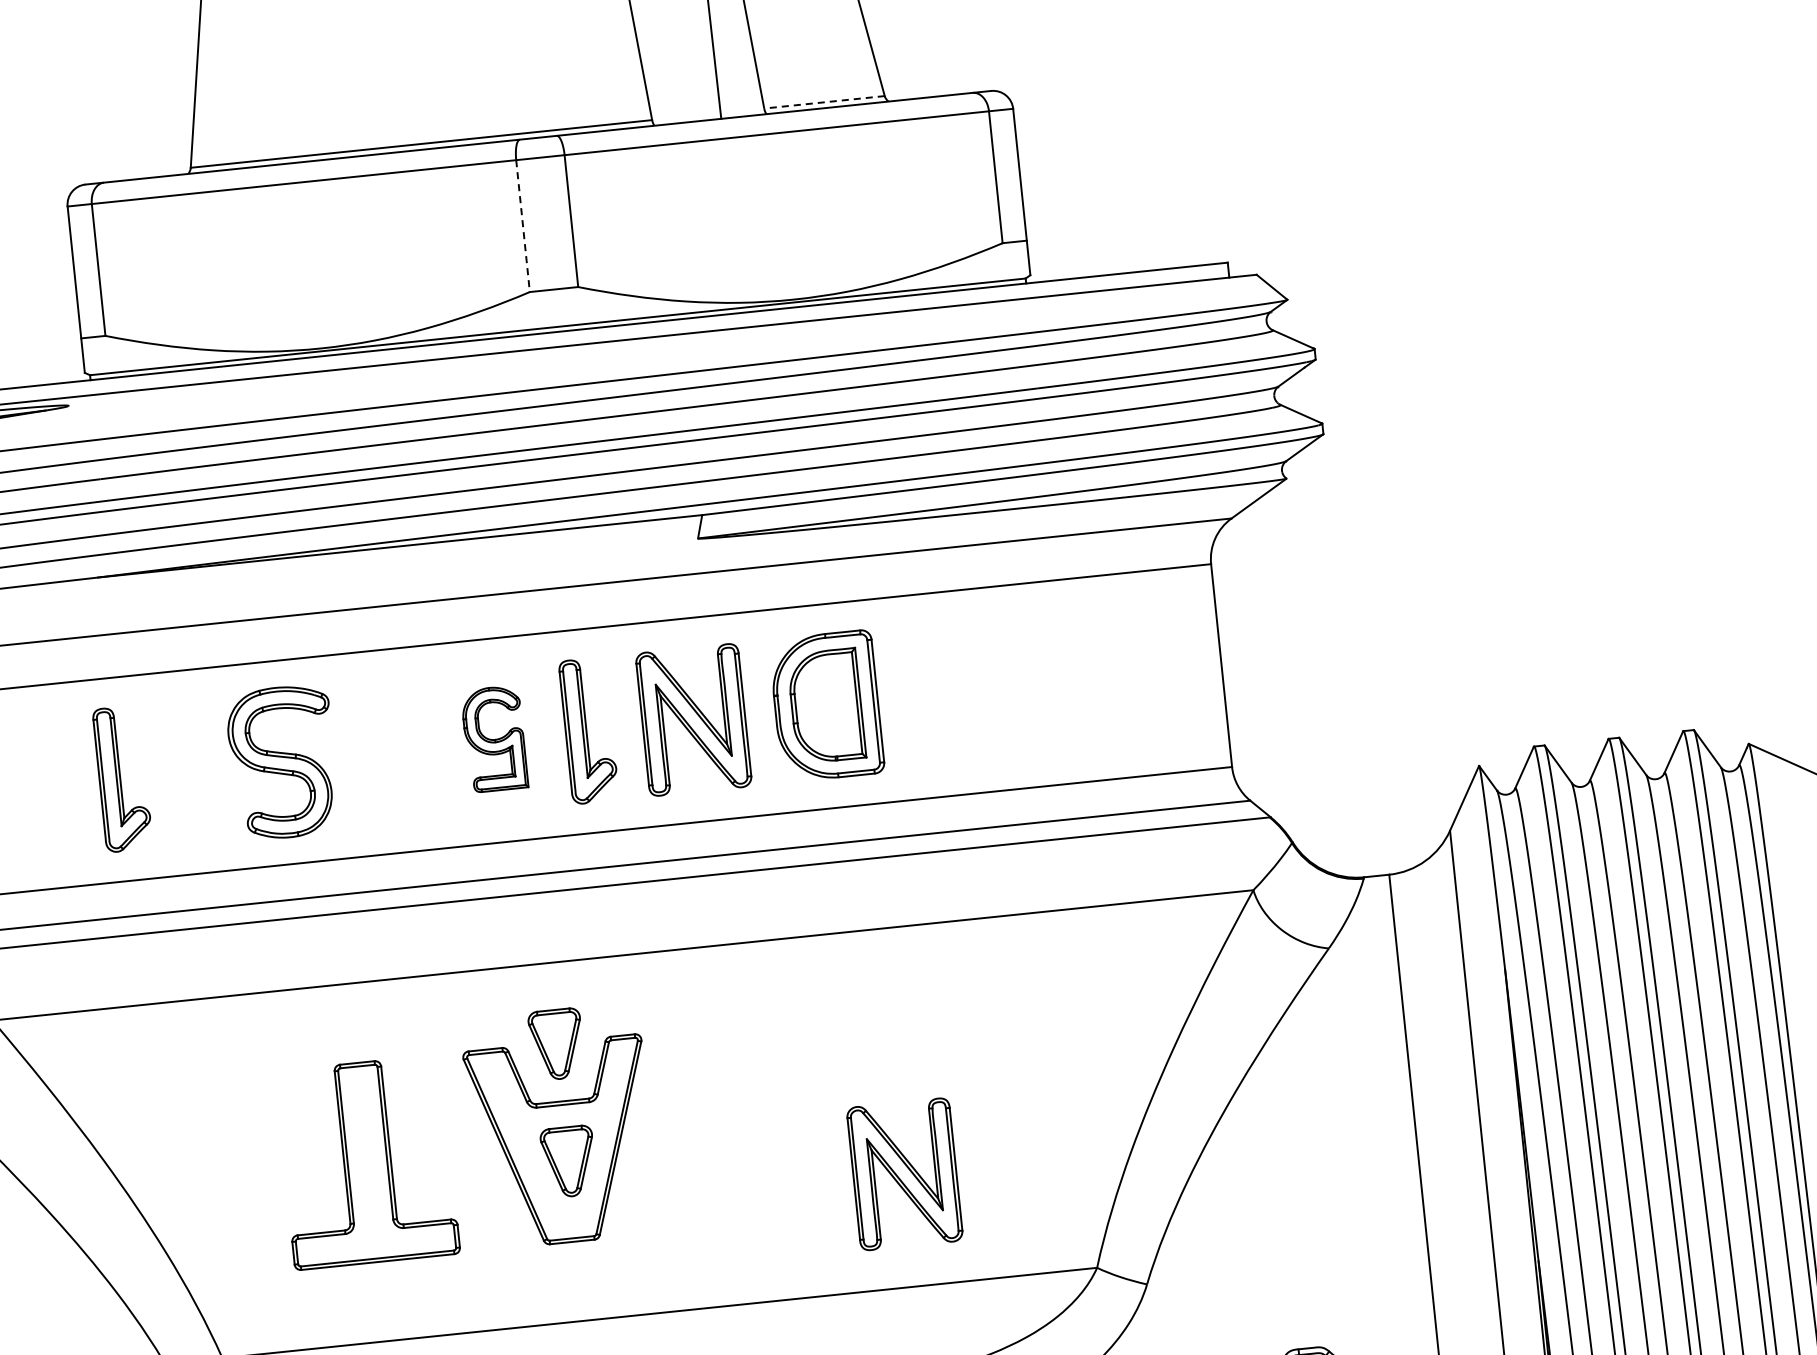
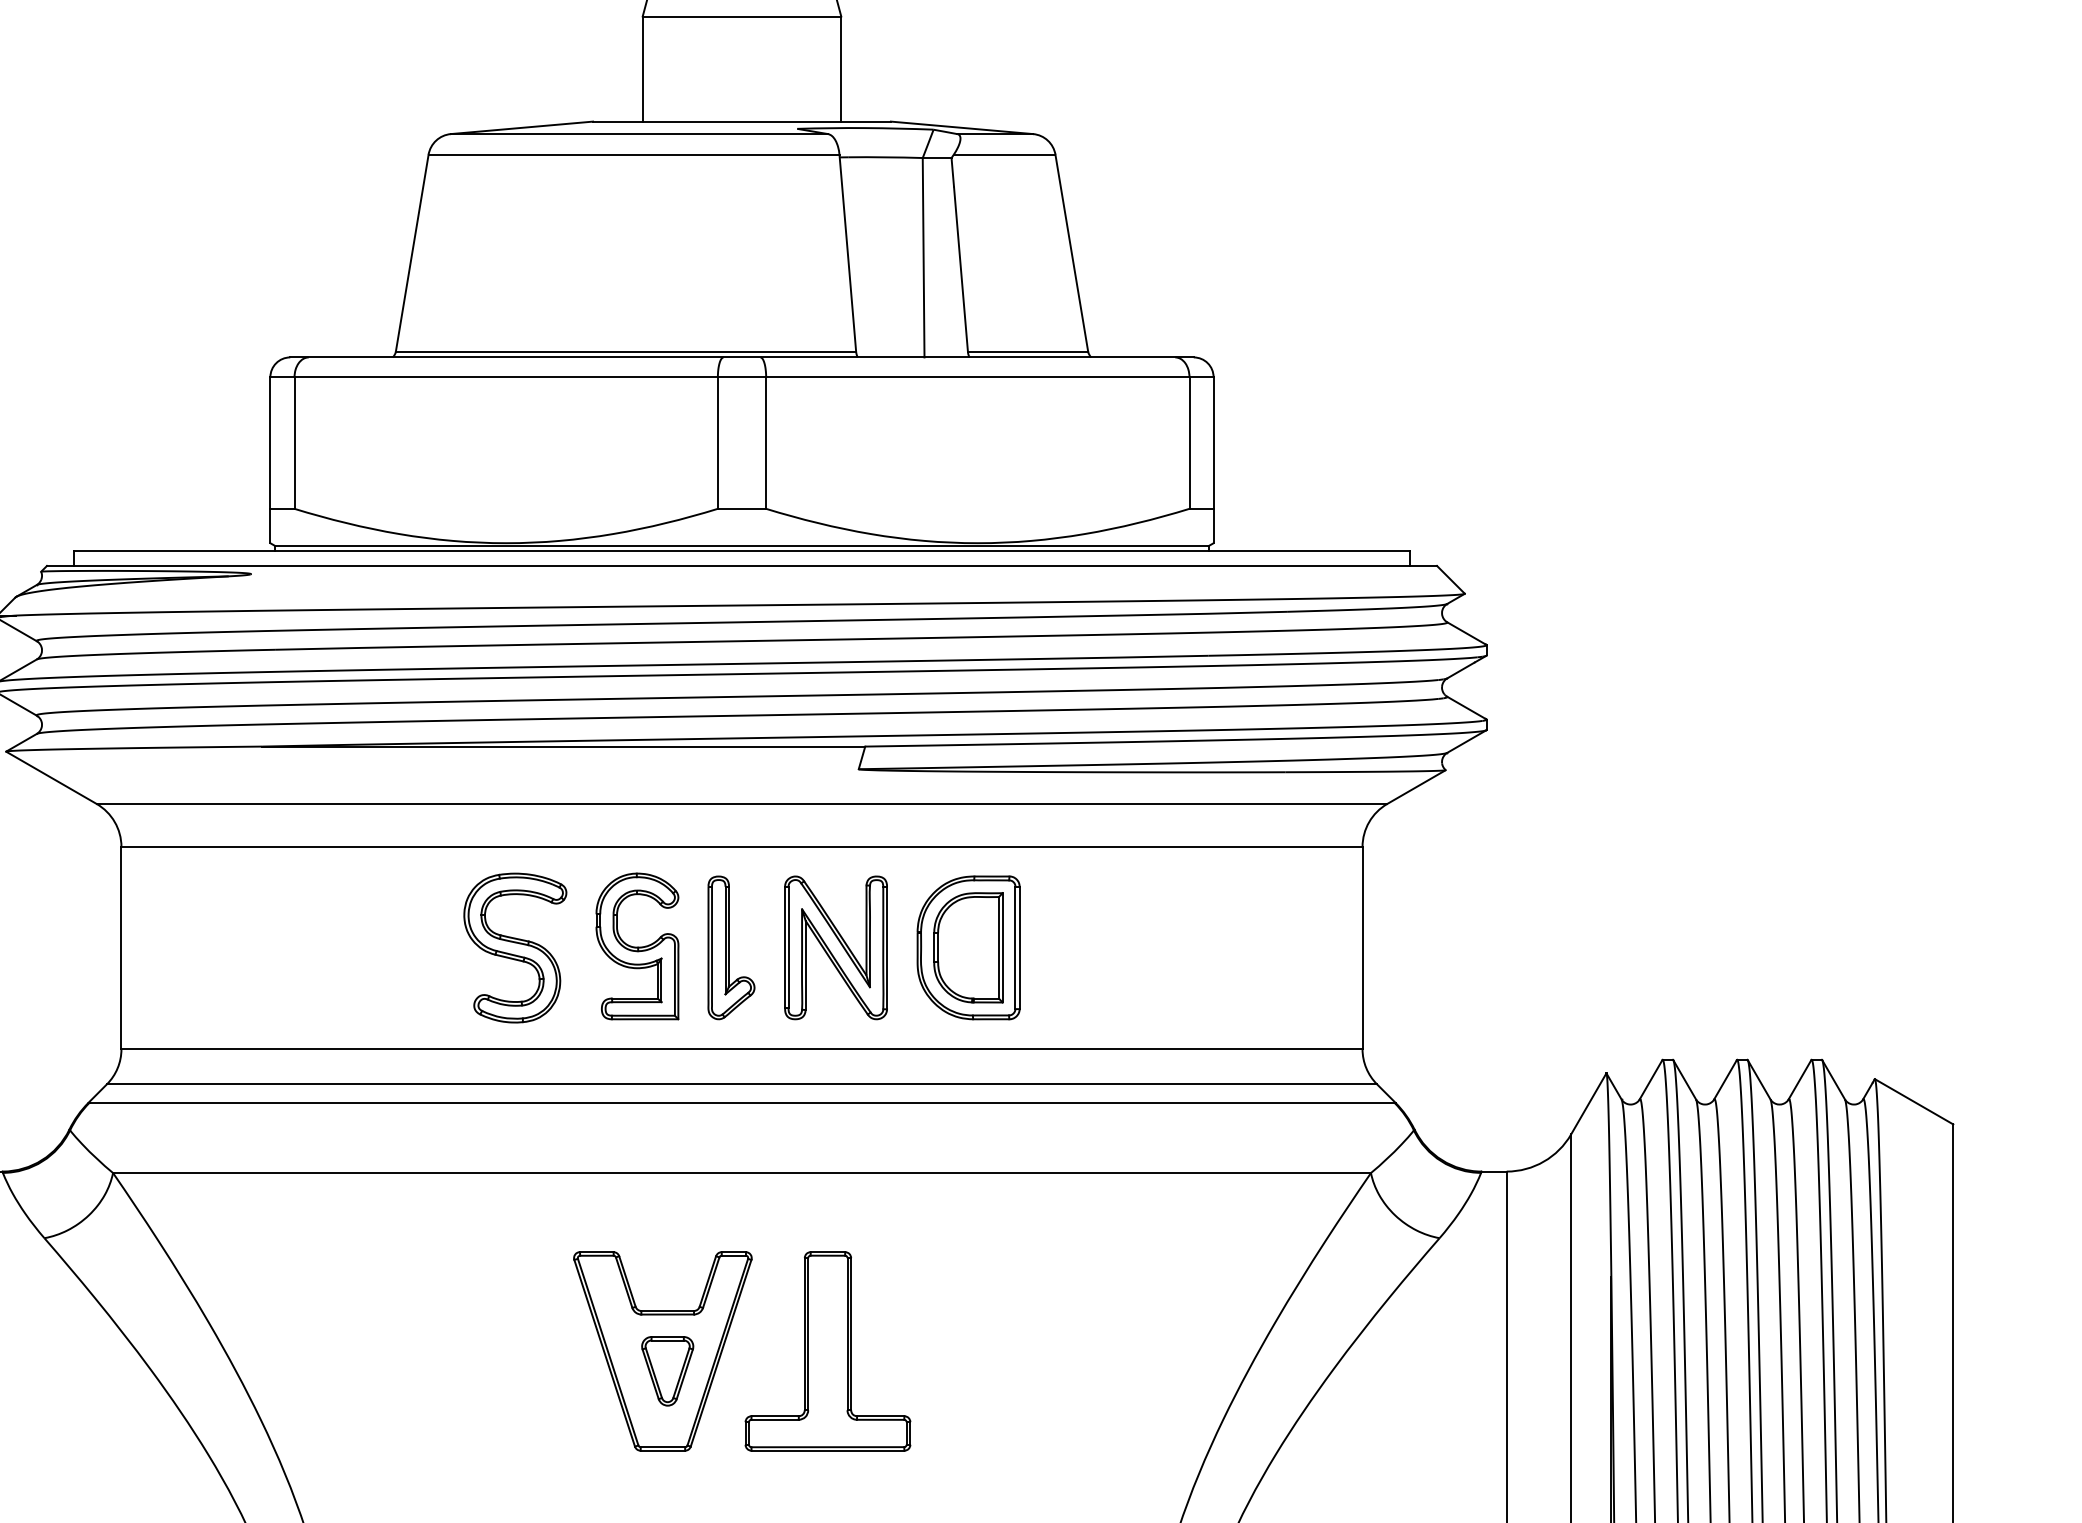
line: (823, 102) -> (1027, 351), dashed -> solid
line: (522, 226) -> (717, 443), dashed -> solid
part: (494, 739) -> (637, 946), size x1.43
part: (283, 761) -> (515, 947), moved
part: (122, 778) -> (266, 947), removed
part: (556, 1044) -> (667, 1254), removed
part: (367, 1162) -> (827, 1351), moved
part: (904, 1173) -> (997, 1417), removed

